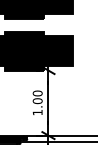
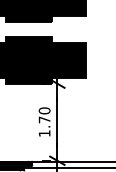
text: (37, 101) -> (44, 120), 1.00 -> 1.70

